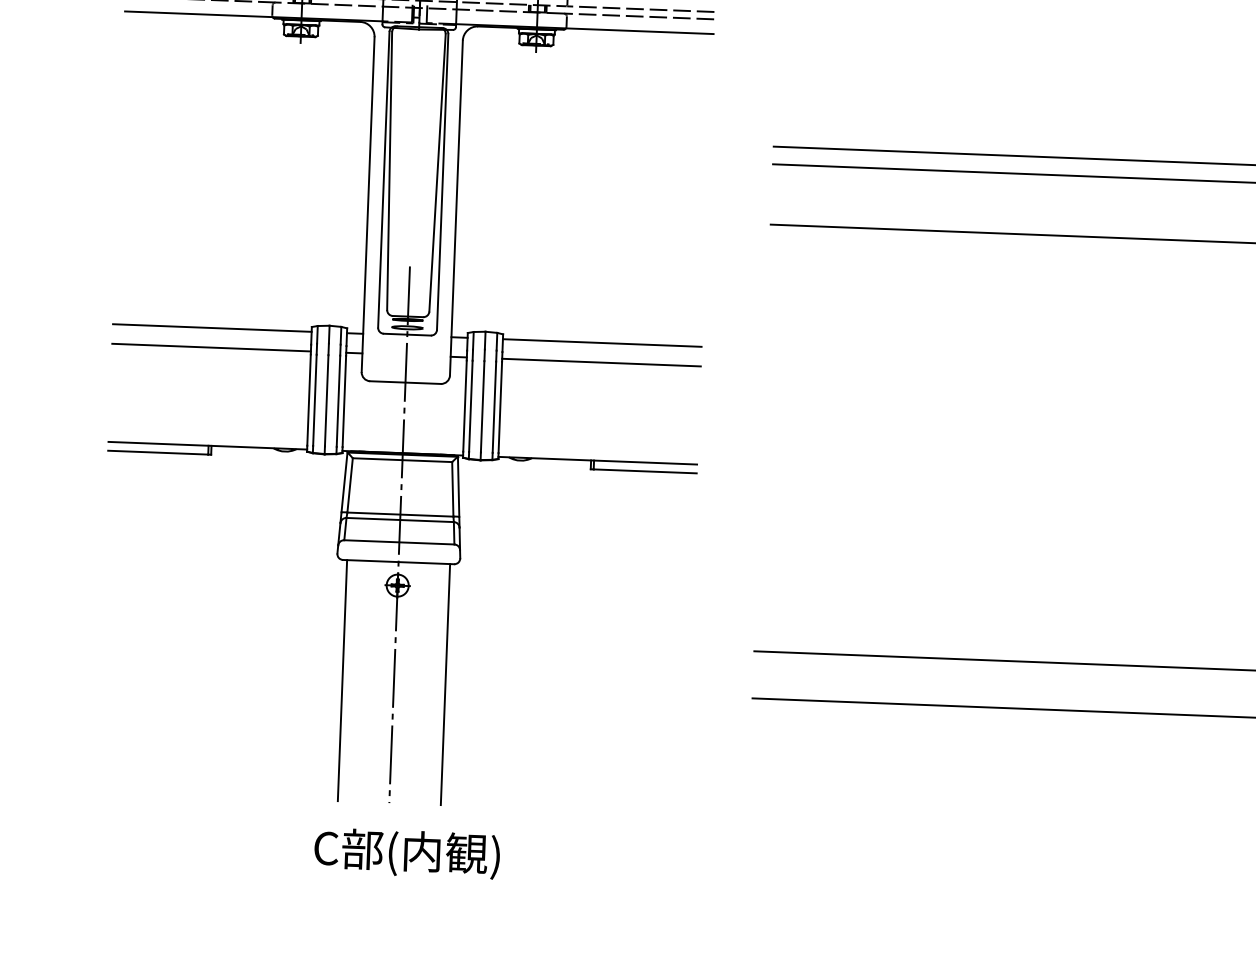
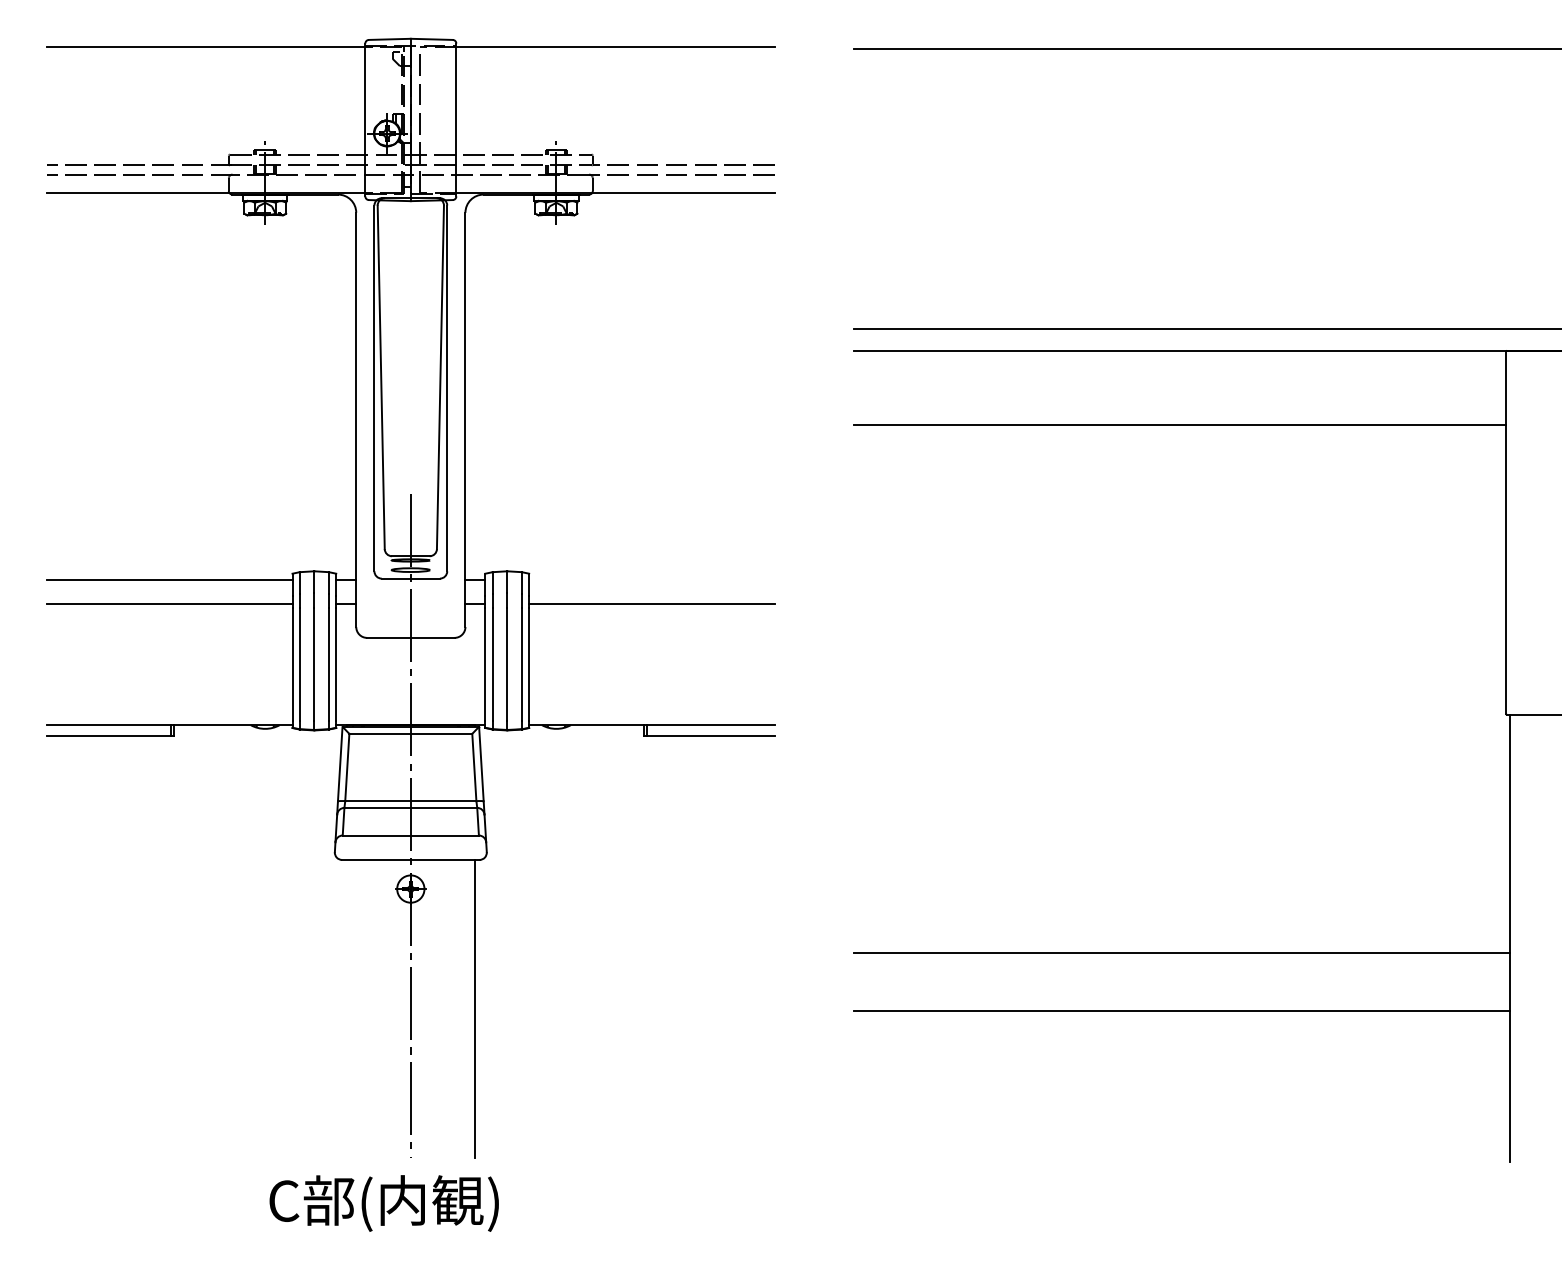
line: (601, 342) -> (651, 579), removed
line: (342, 680) -> (347, 1008), removed
text: (406, 853) -> (383, 1203), moved

